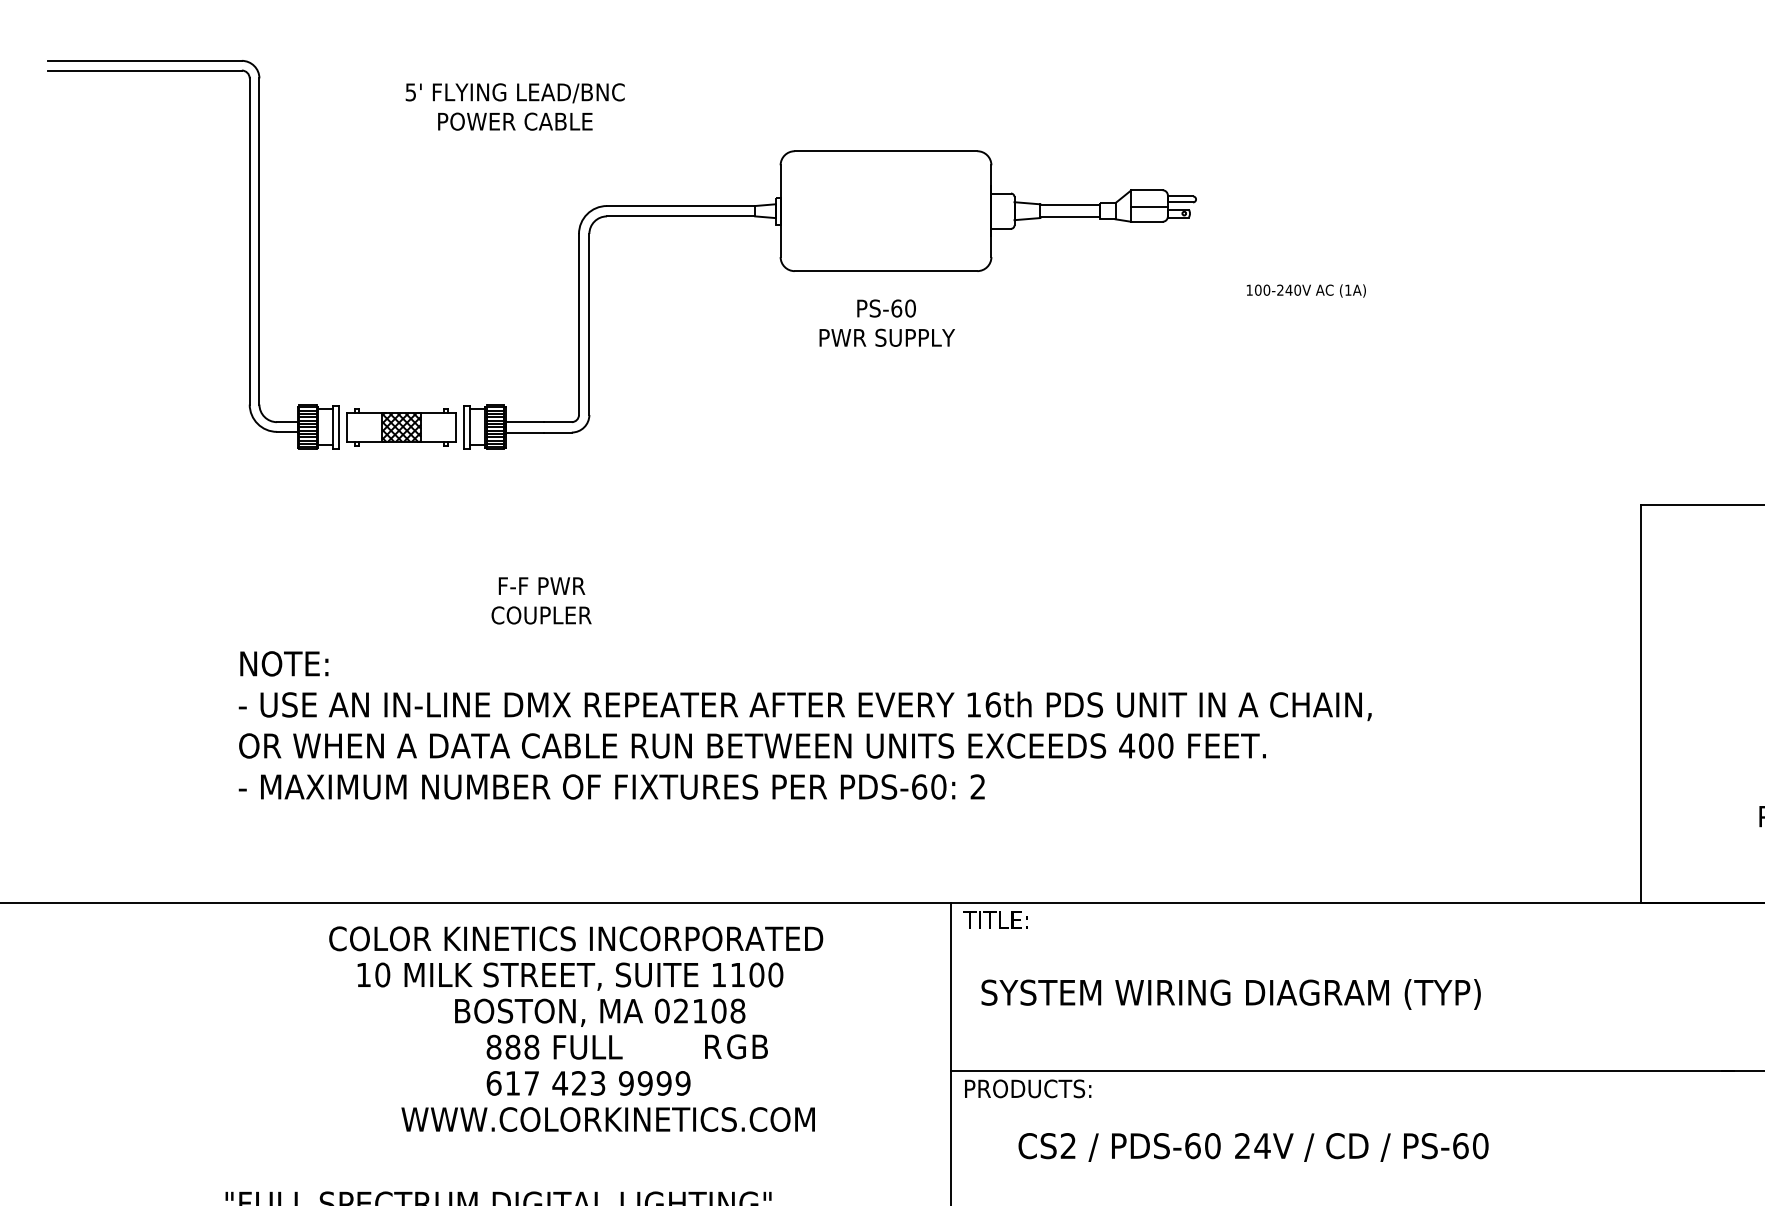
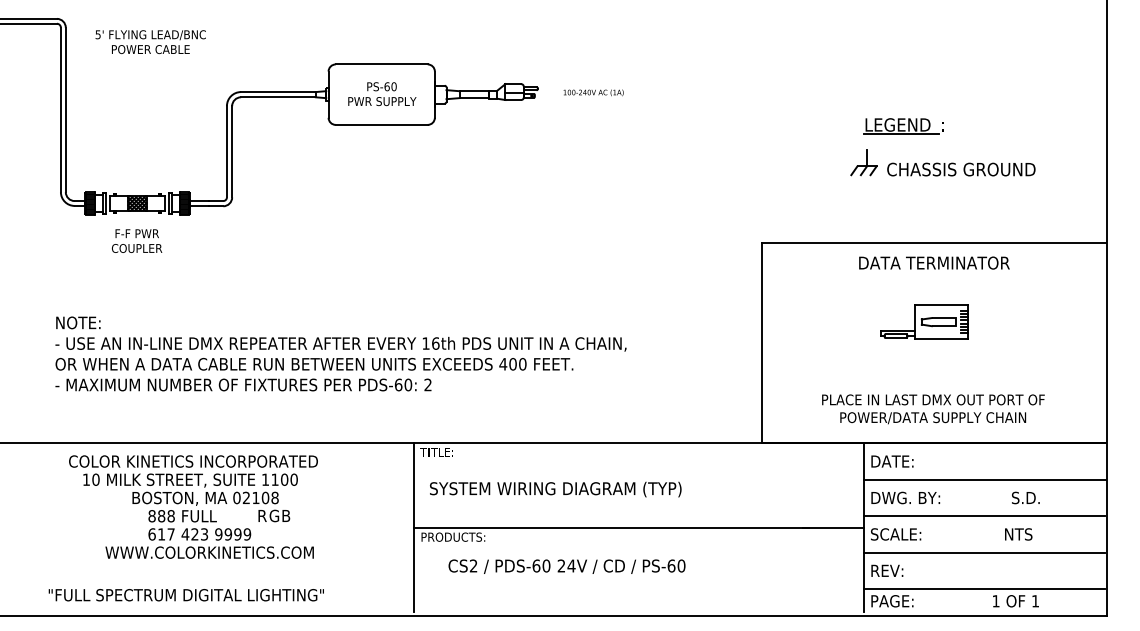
text: (514, 107) -> (150, 42), moved
text: (1306, 290) -> (593, 92), moved
text: (887, 323) -> (382, 94), moved
text: (540, 599) -> (136, 240), moved
text: (576, 1028) -> (193, 506), moved

